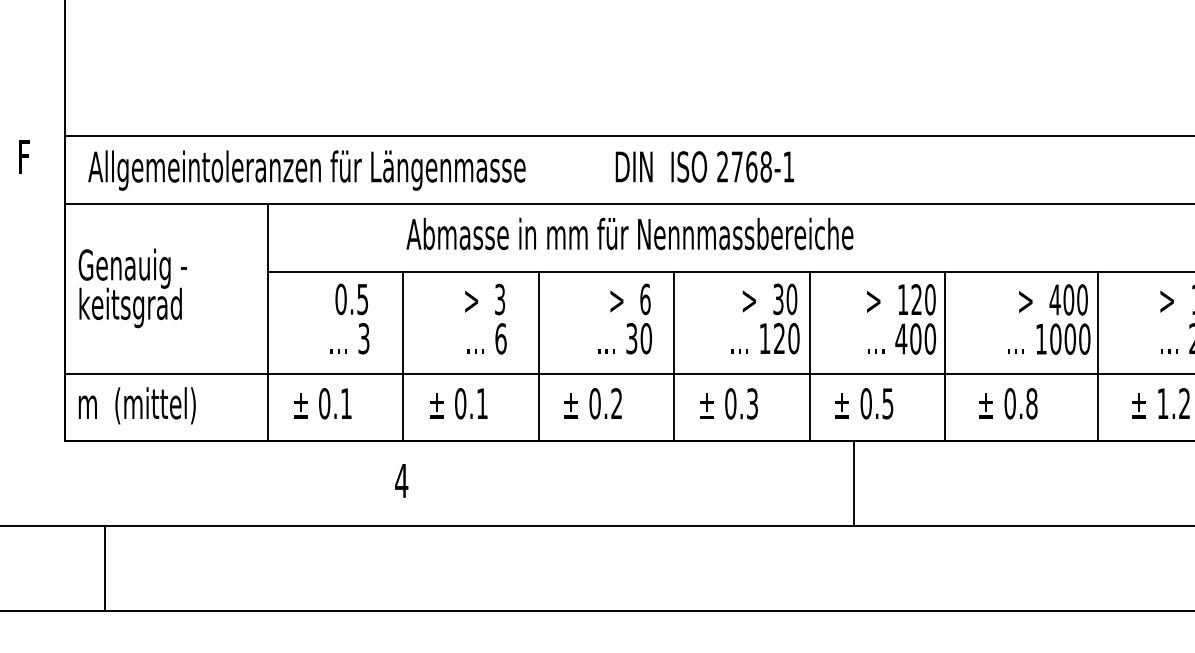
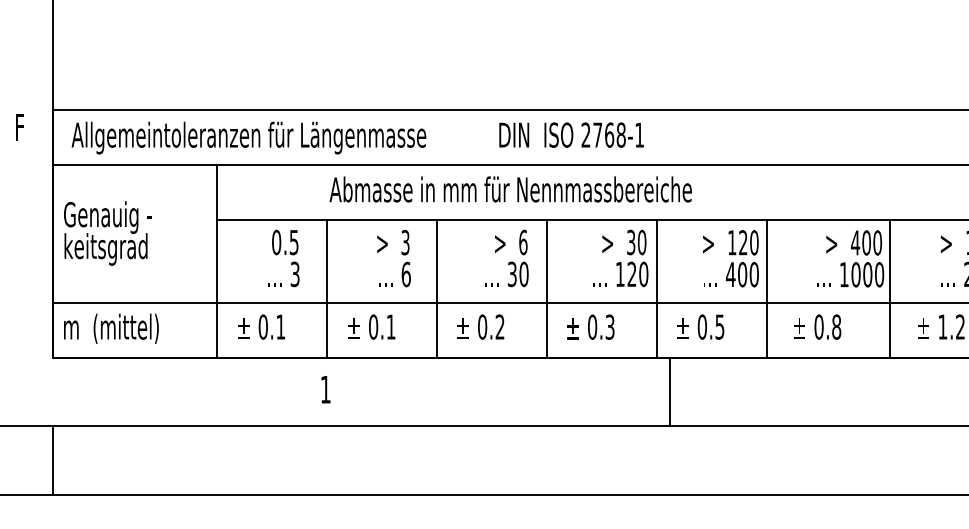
text: (401, 480) -> (325, 389), 4 -> 1
line: (853, 483) -> (670, 391), moved
line: (104, 568) -> (52, 460), moved

